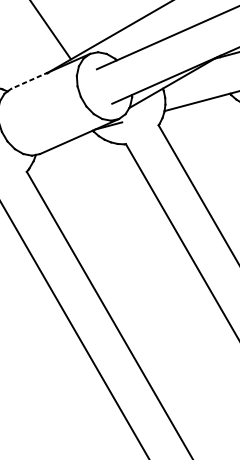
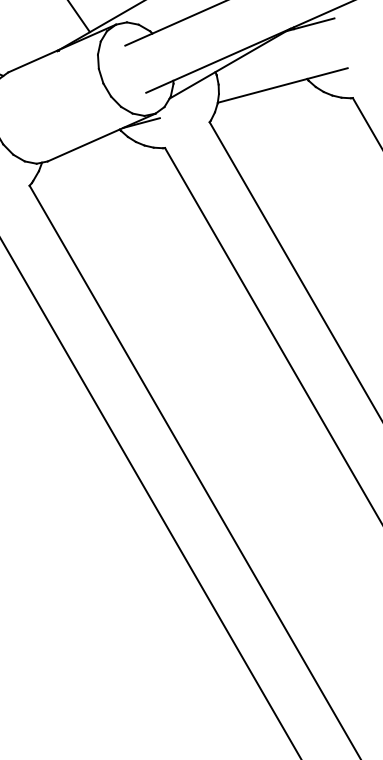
line: (29, 80) -> (33, 61), dashed -> solid

